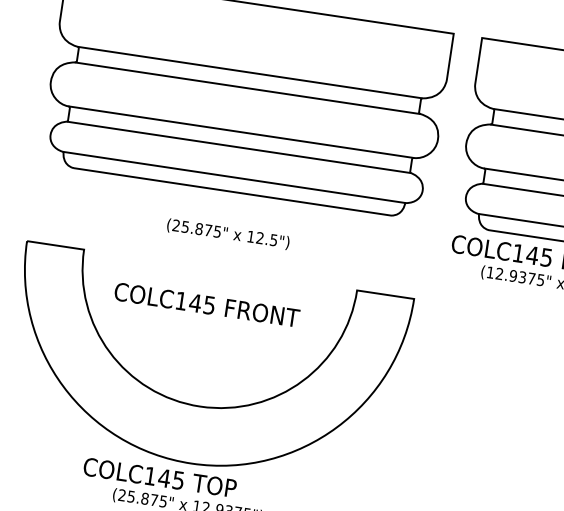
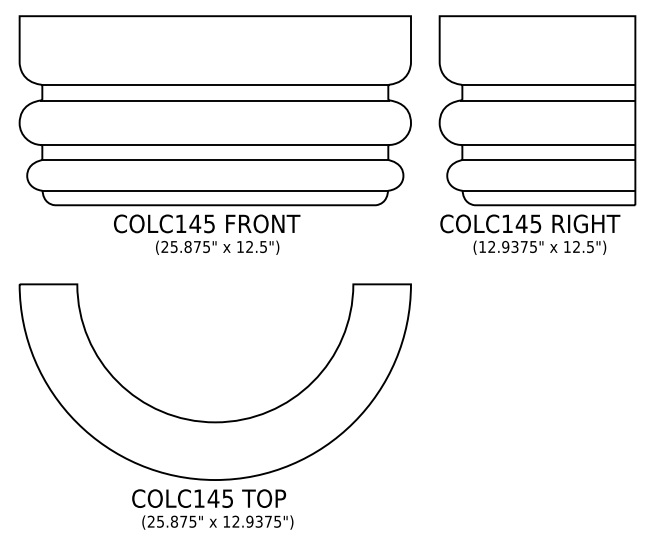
text: (207, 304) -> (207, 223), moved
text: (160, 477) -> (209, 498), moved

